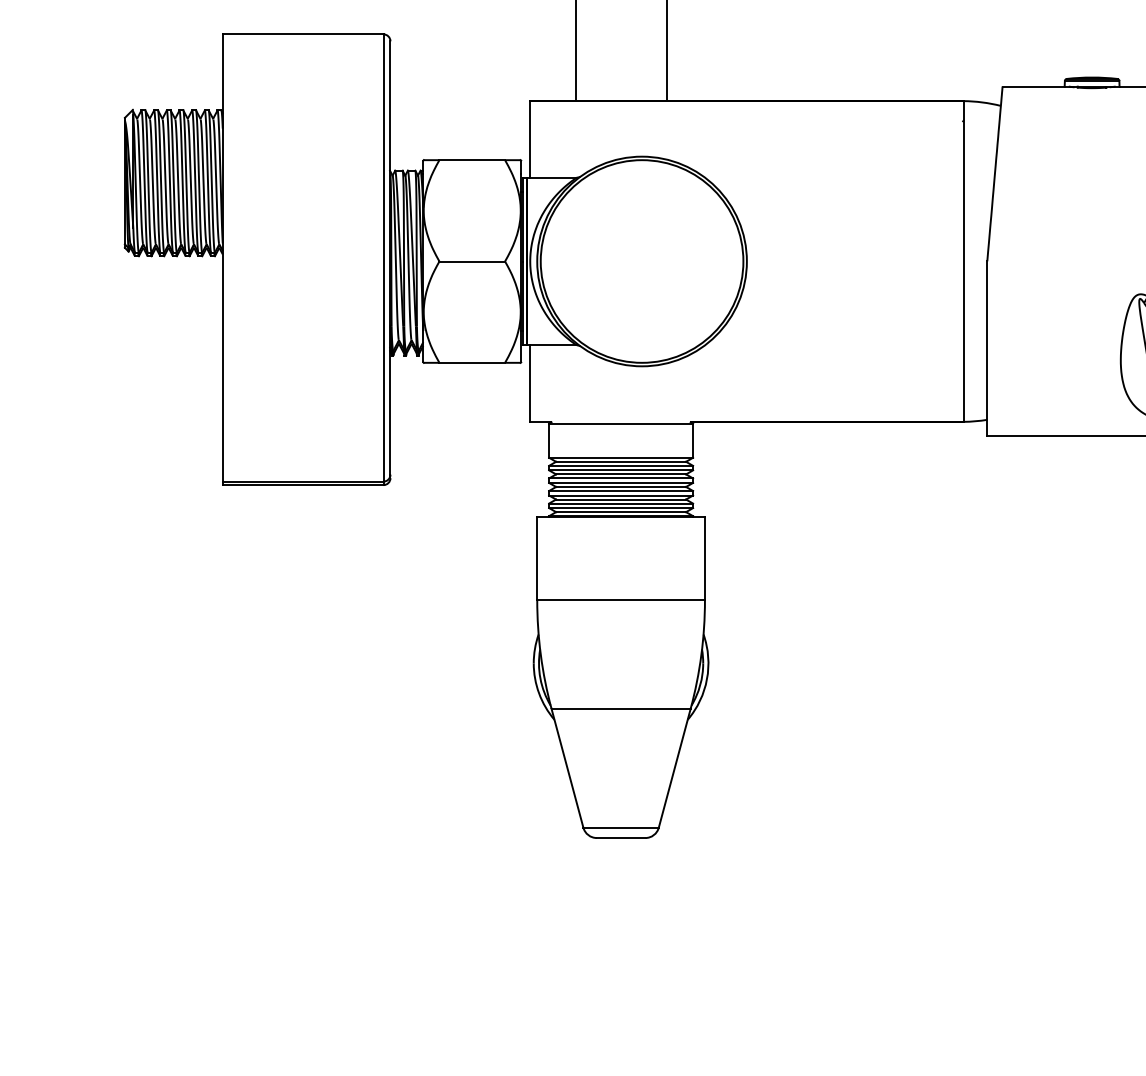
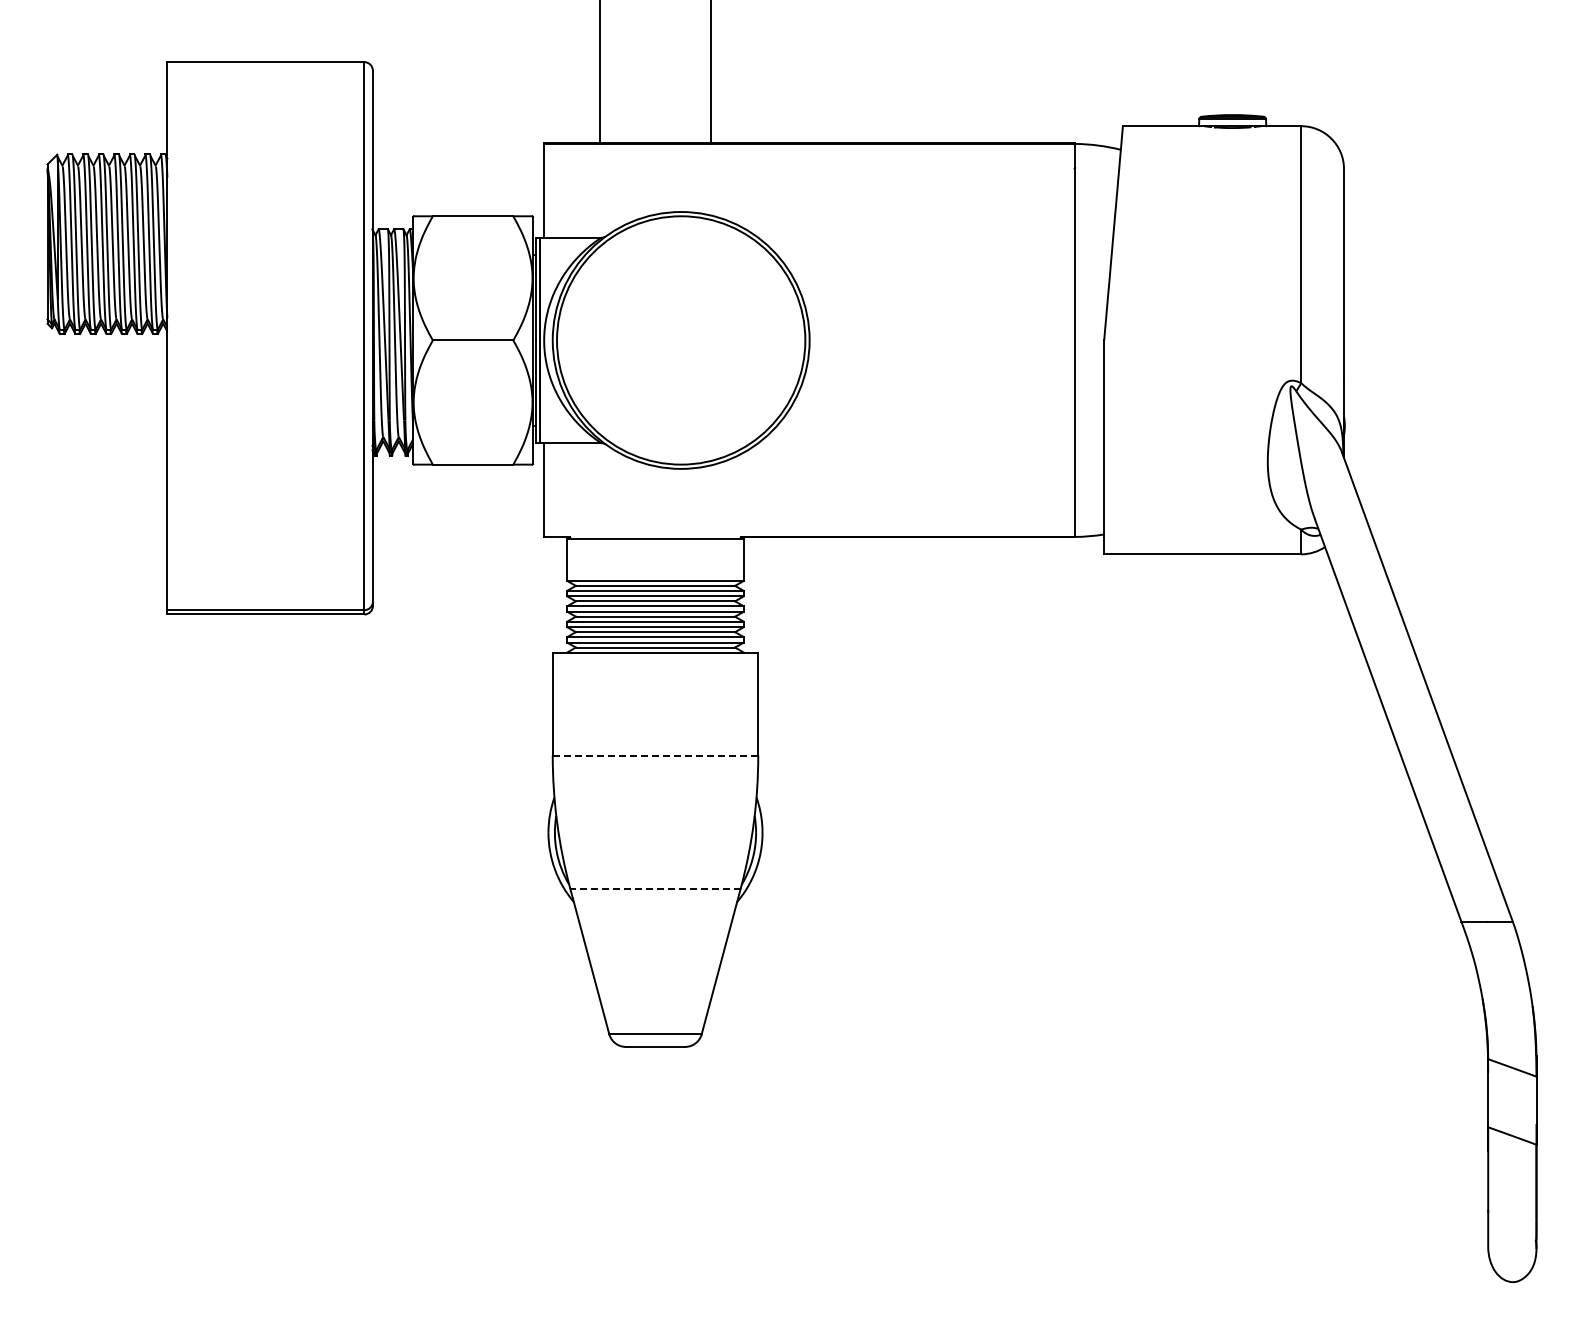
line: (621, 600) -> (655, 755), solid -> dashed
line: (621, 708) -> (655, 888), solid -> dashed

